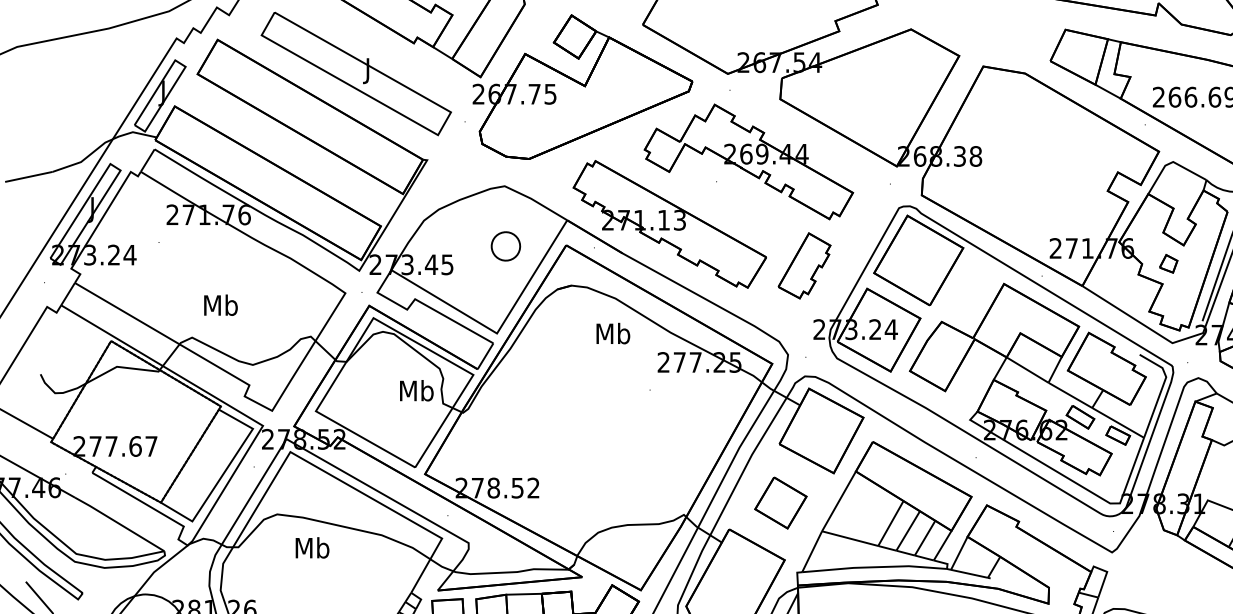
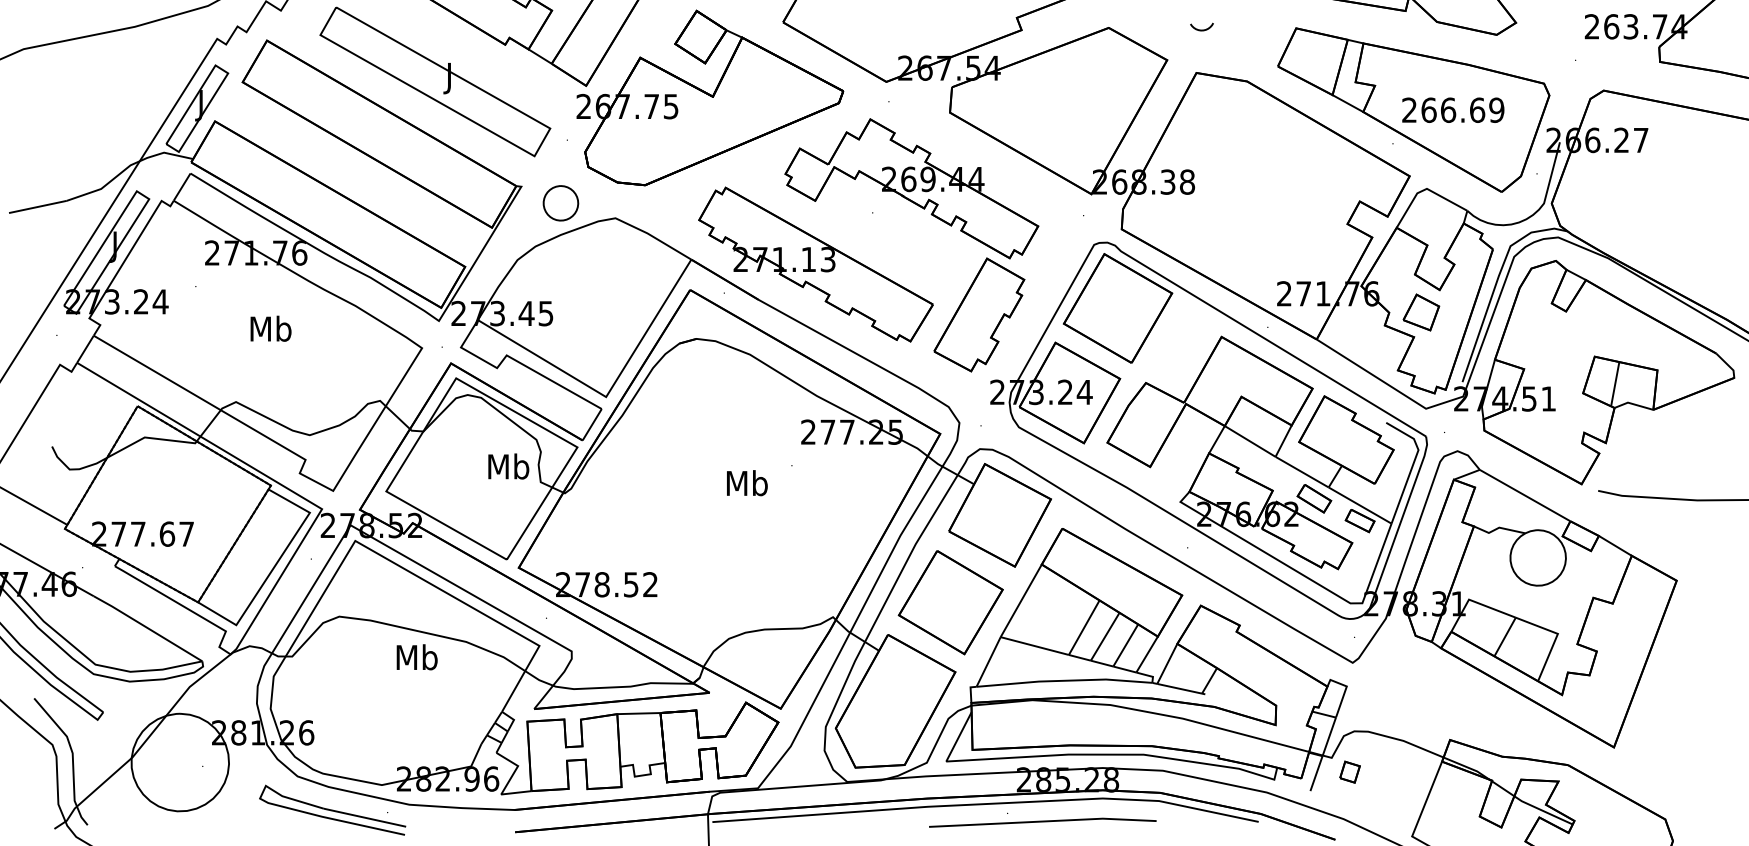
curve: (987, 30) -> (1201, 29), added
part: (505, 246) -> (560, 203), moved
part: (1168, 263) -> (1421, 312), size x1.67
part: (804, 265) -> (979, 314), size x1.43
text: (220, 305) -> (270, 328), moved
text: (613, 333) -> (747, 483), moved
part: (780, 502) -> (950, 602), size x1.67
text: (311, 548) -> (416, 657), moved

